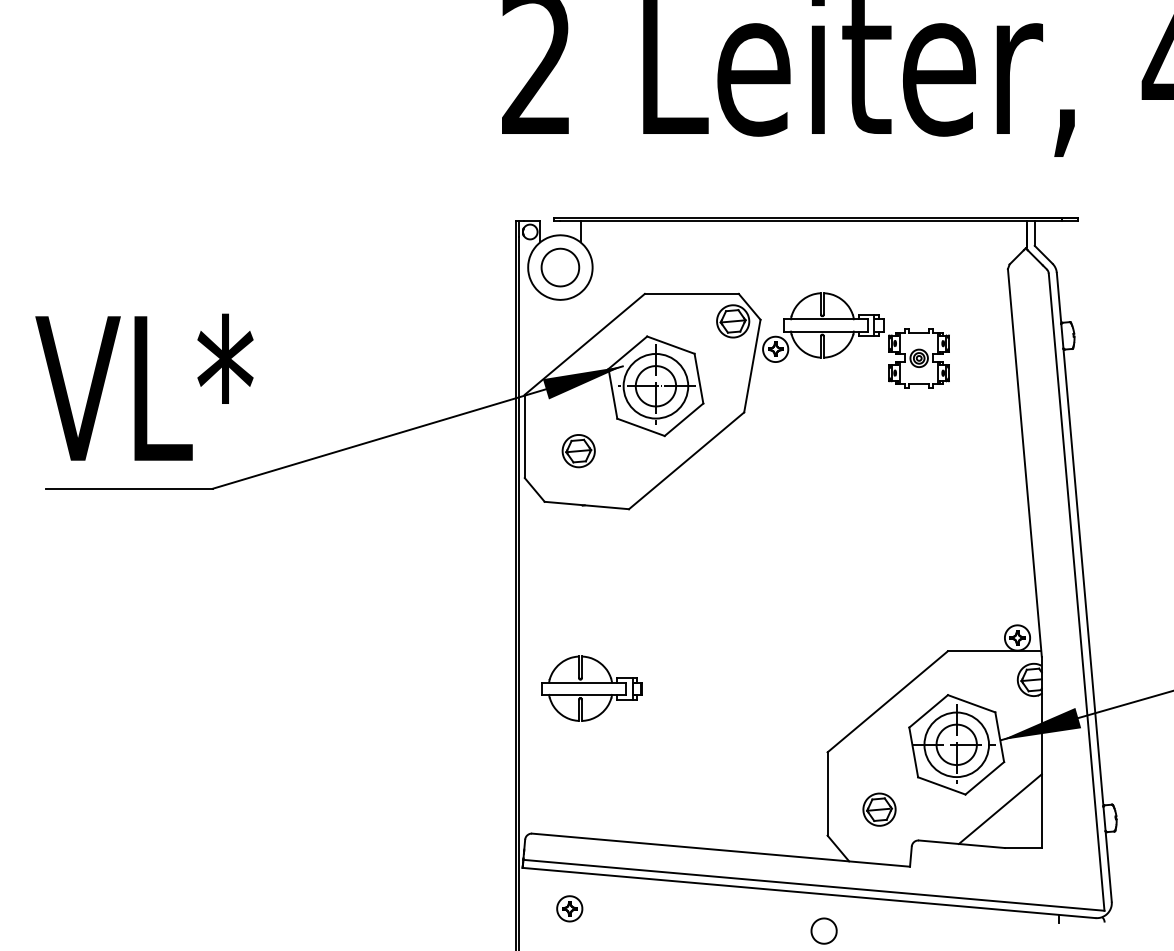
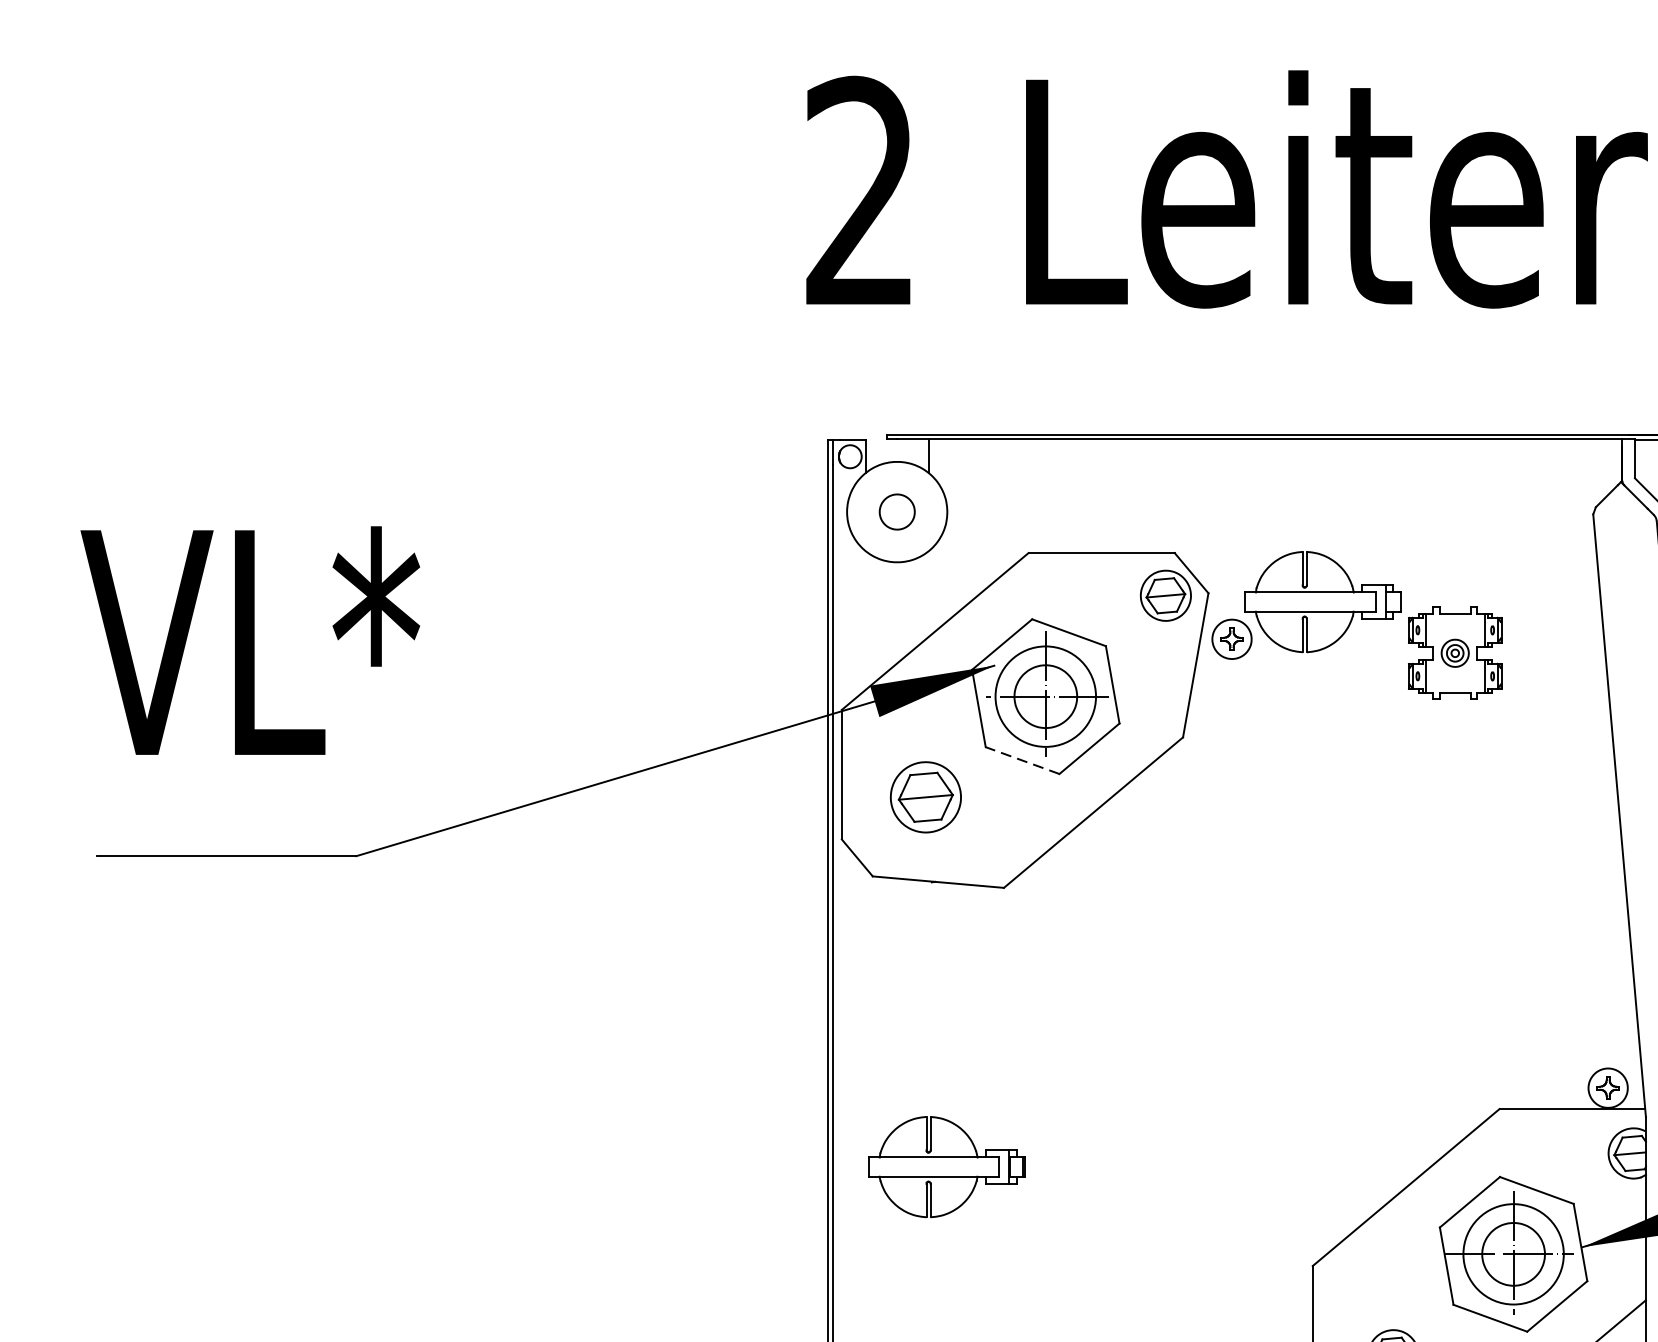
part: (560, 267) -> (897, 511), size x0.6
text: (144, 386) -> (250, 639), moved
line: (640, 427) -> (1021, 760), solid -> dashed
part: (578, 451) -> (925, 798), size x1.4

